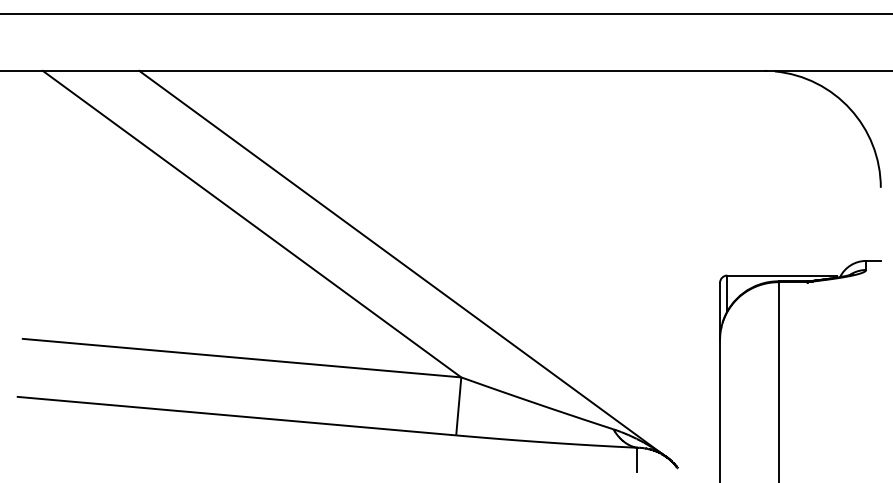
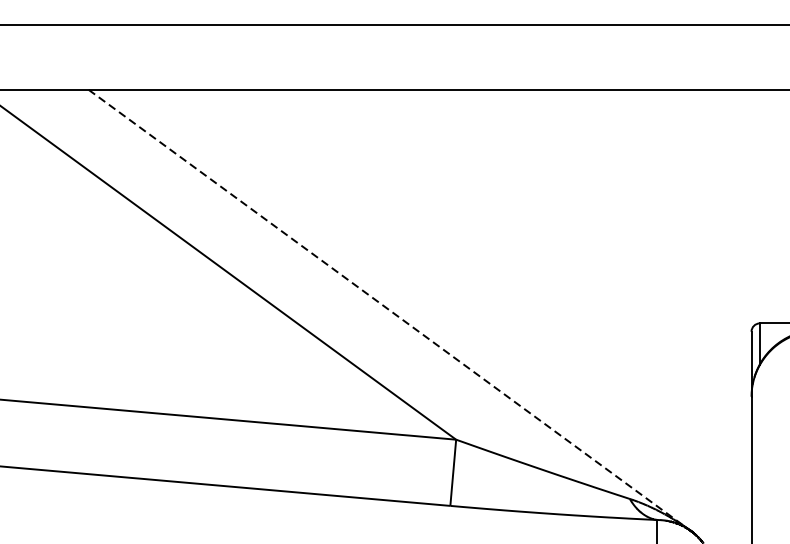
line: (403, 264) -> (390, 310), solid -> dashed

